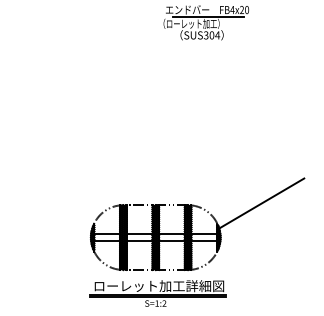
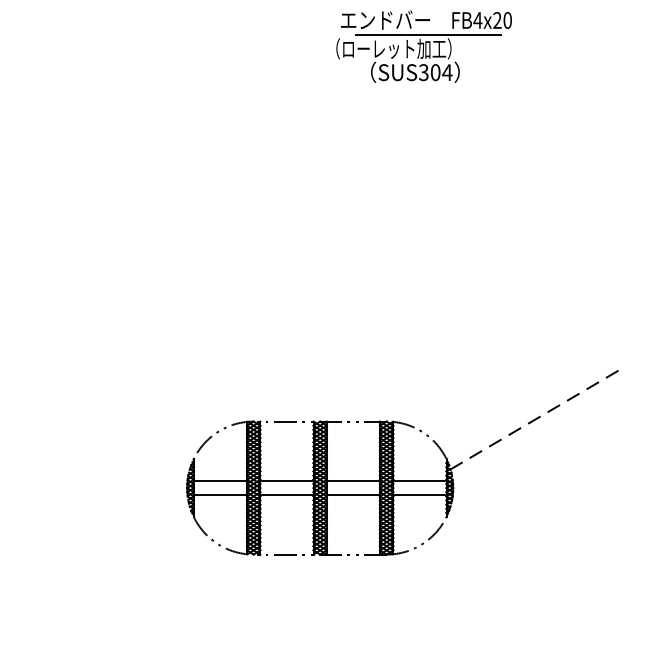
line: (262, 203) -> (539, 417), solid -> dashed
part: (157, 293) -> (323, 602), removed

